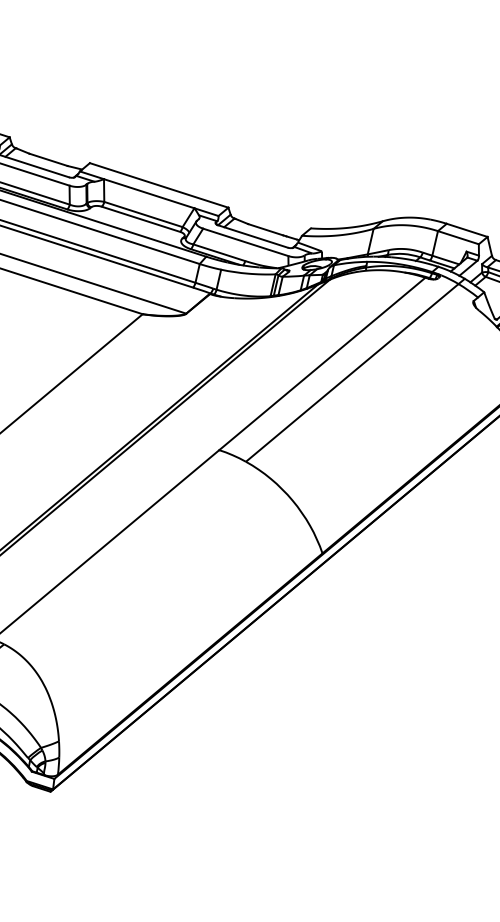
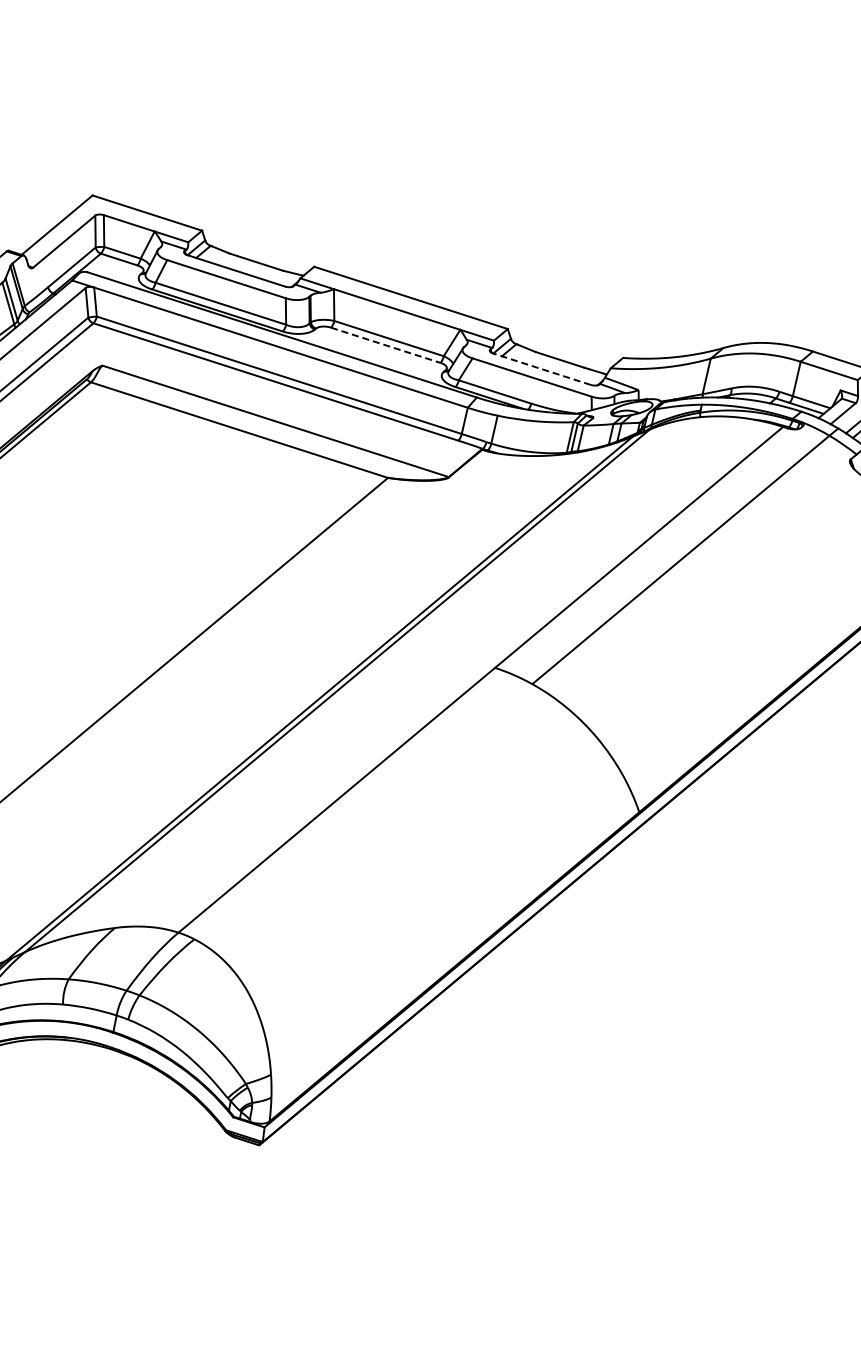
line: (141, 219) -> (386, 345), solid -> dashed
line: (252, 236) -> (541, 369), solid -> dashed

